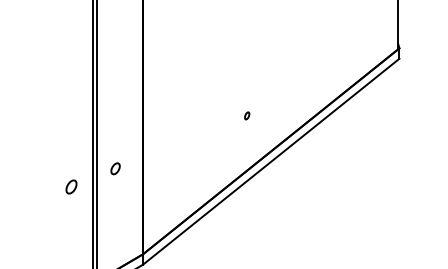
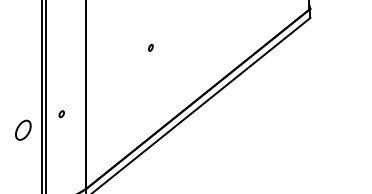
part: (247, 115) -> (151, 47), moved
part: (114, 168) -> (60, 114), size x0.62
part: (71, 186) -> (23, 129), size x1.67

